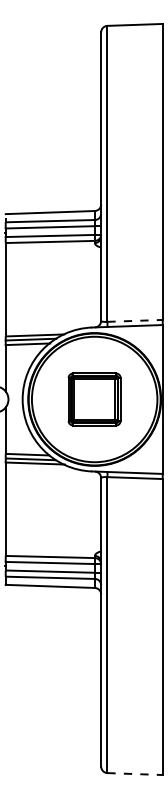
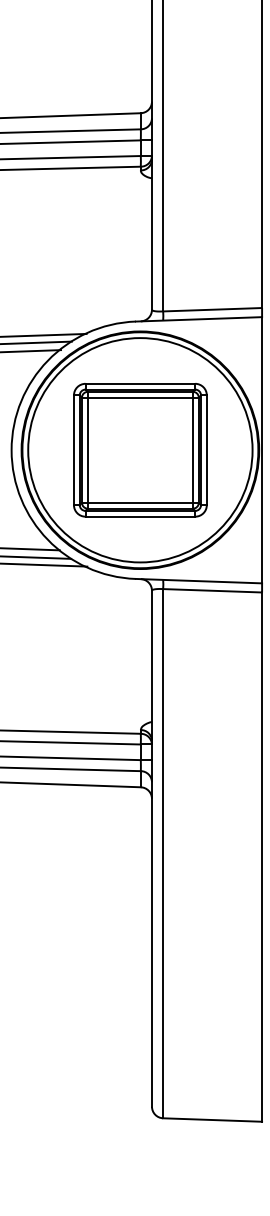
line: (135, 320) -> (213, 309), dashed -> solid
part: (94, 399) -> (140, 450), size x1.43
line: (135, 774) -> (213, 1120), dashed -> solid

